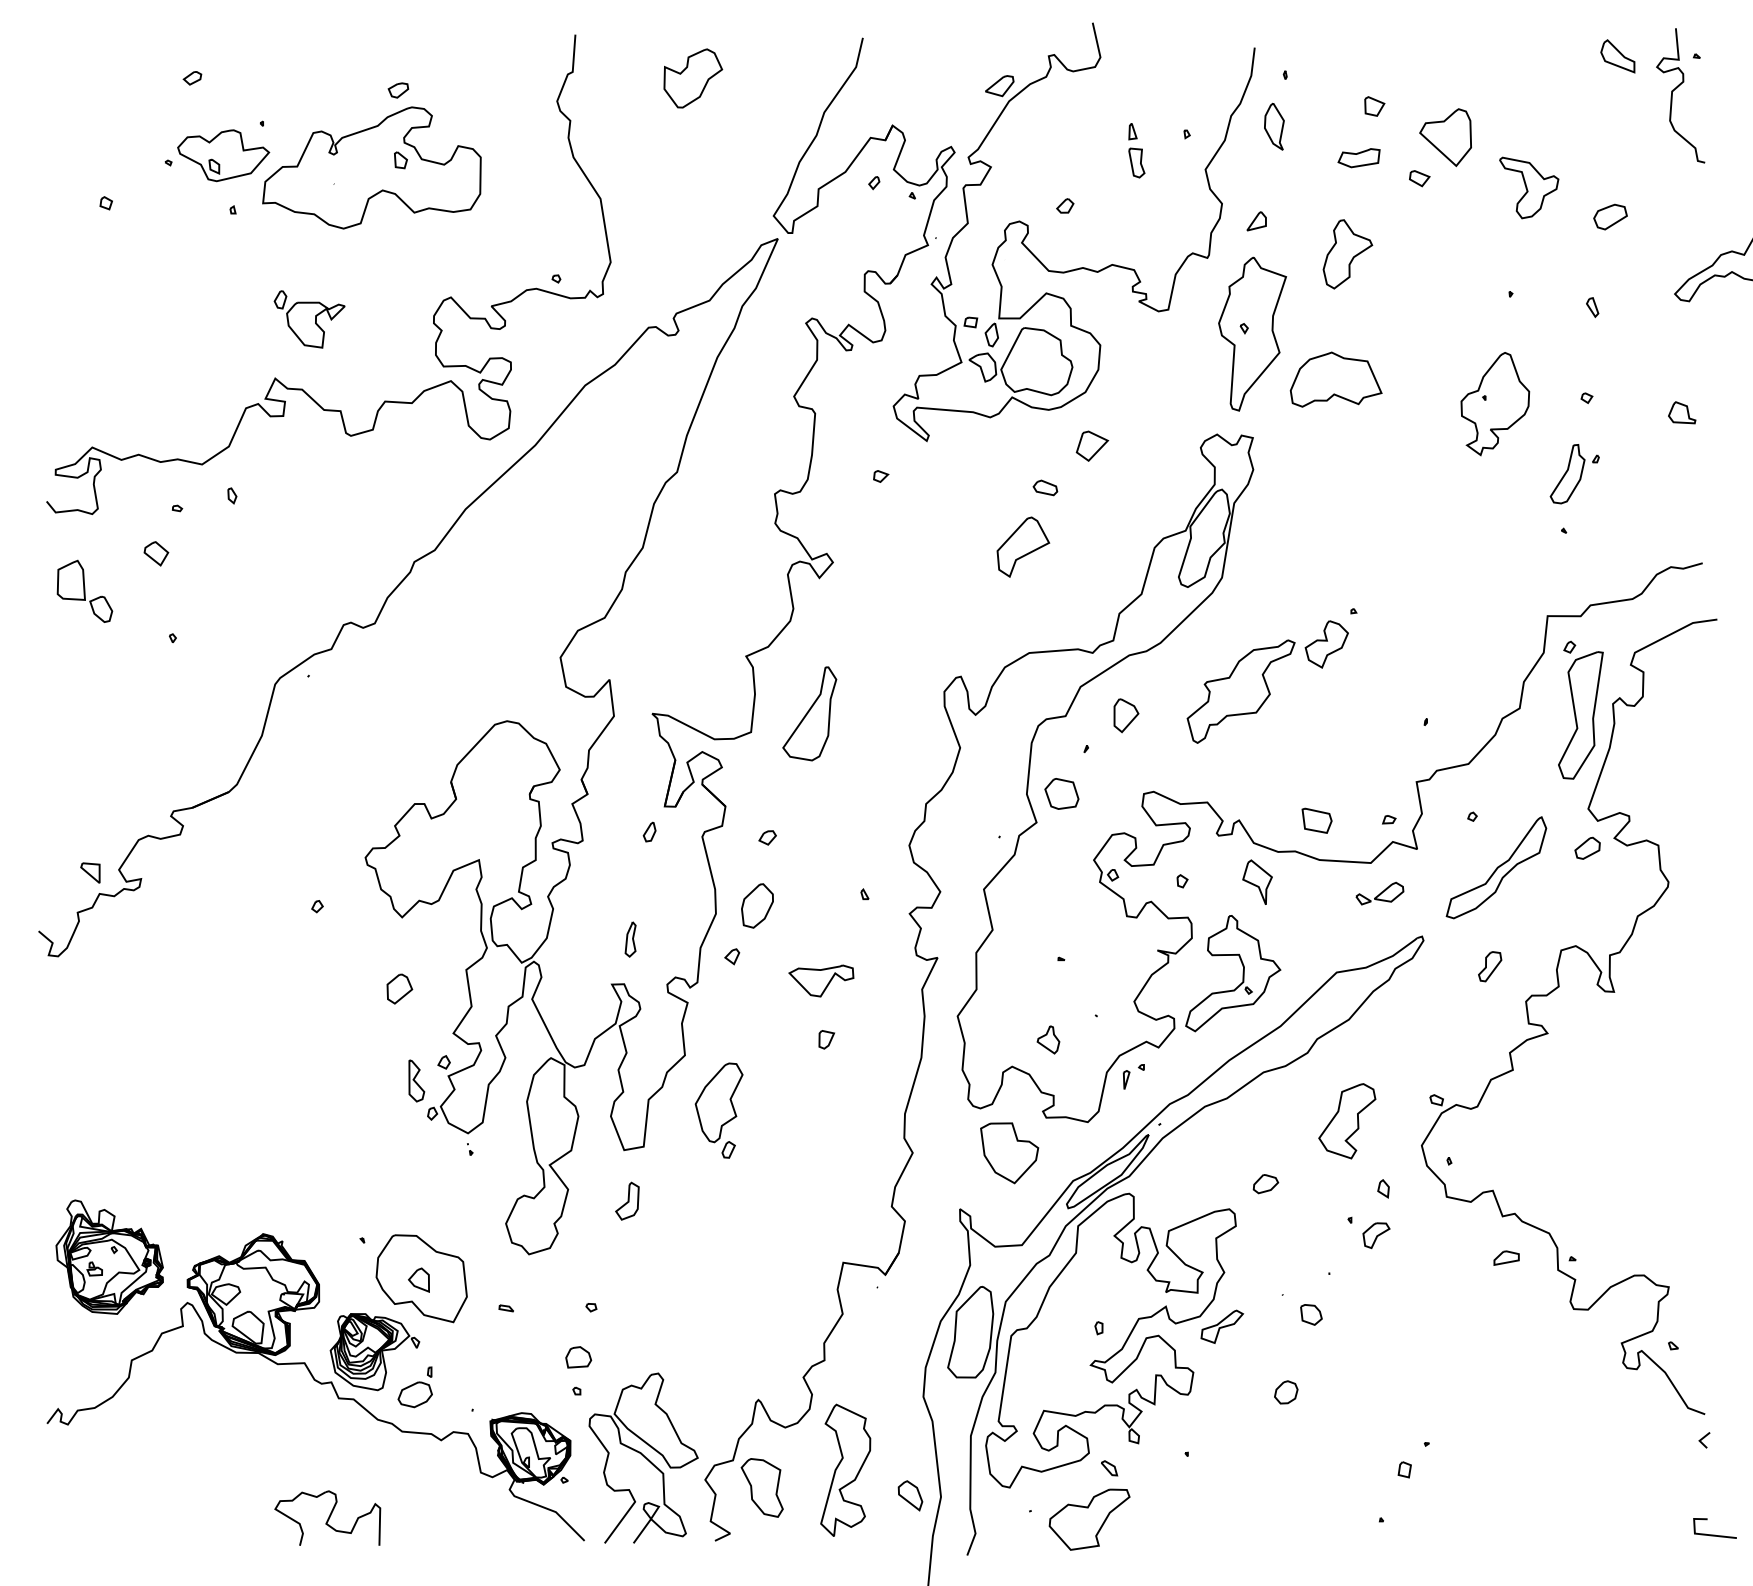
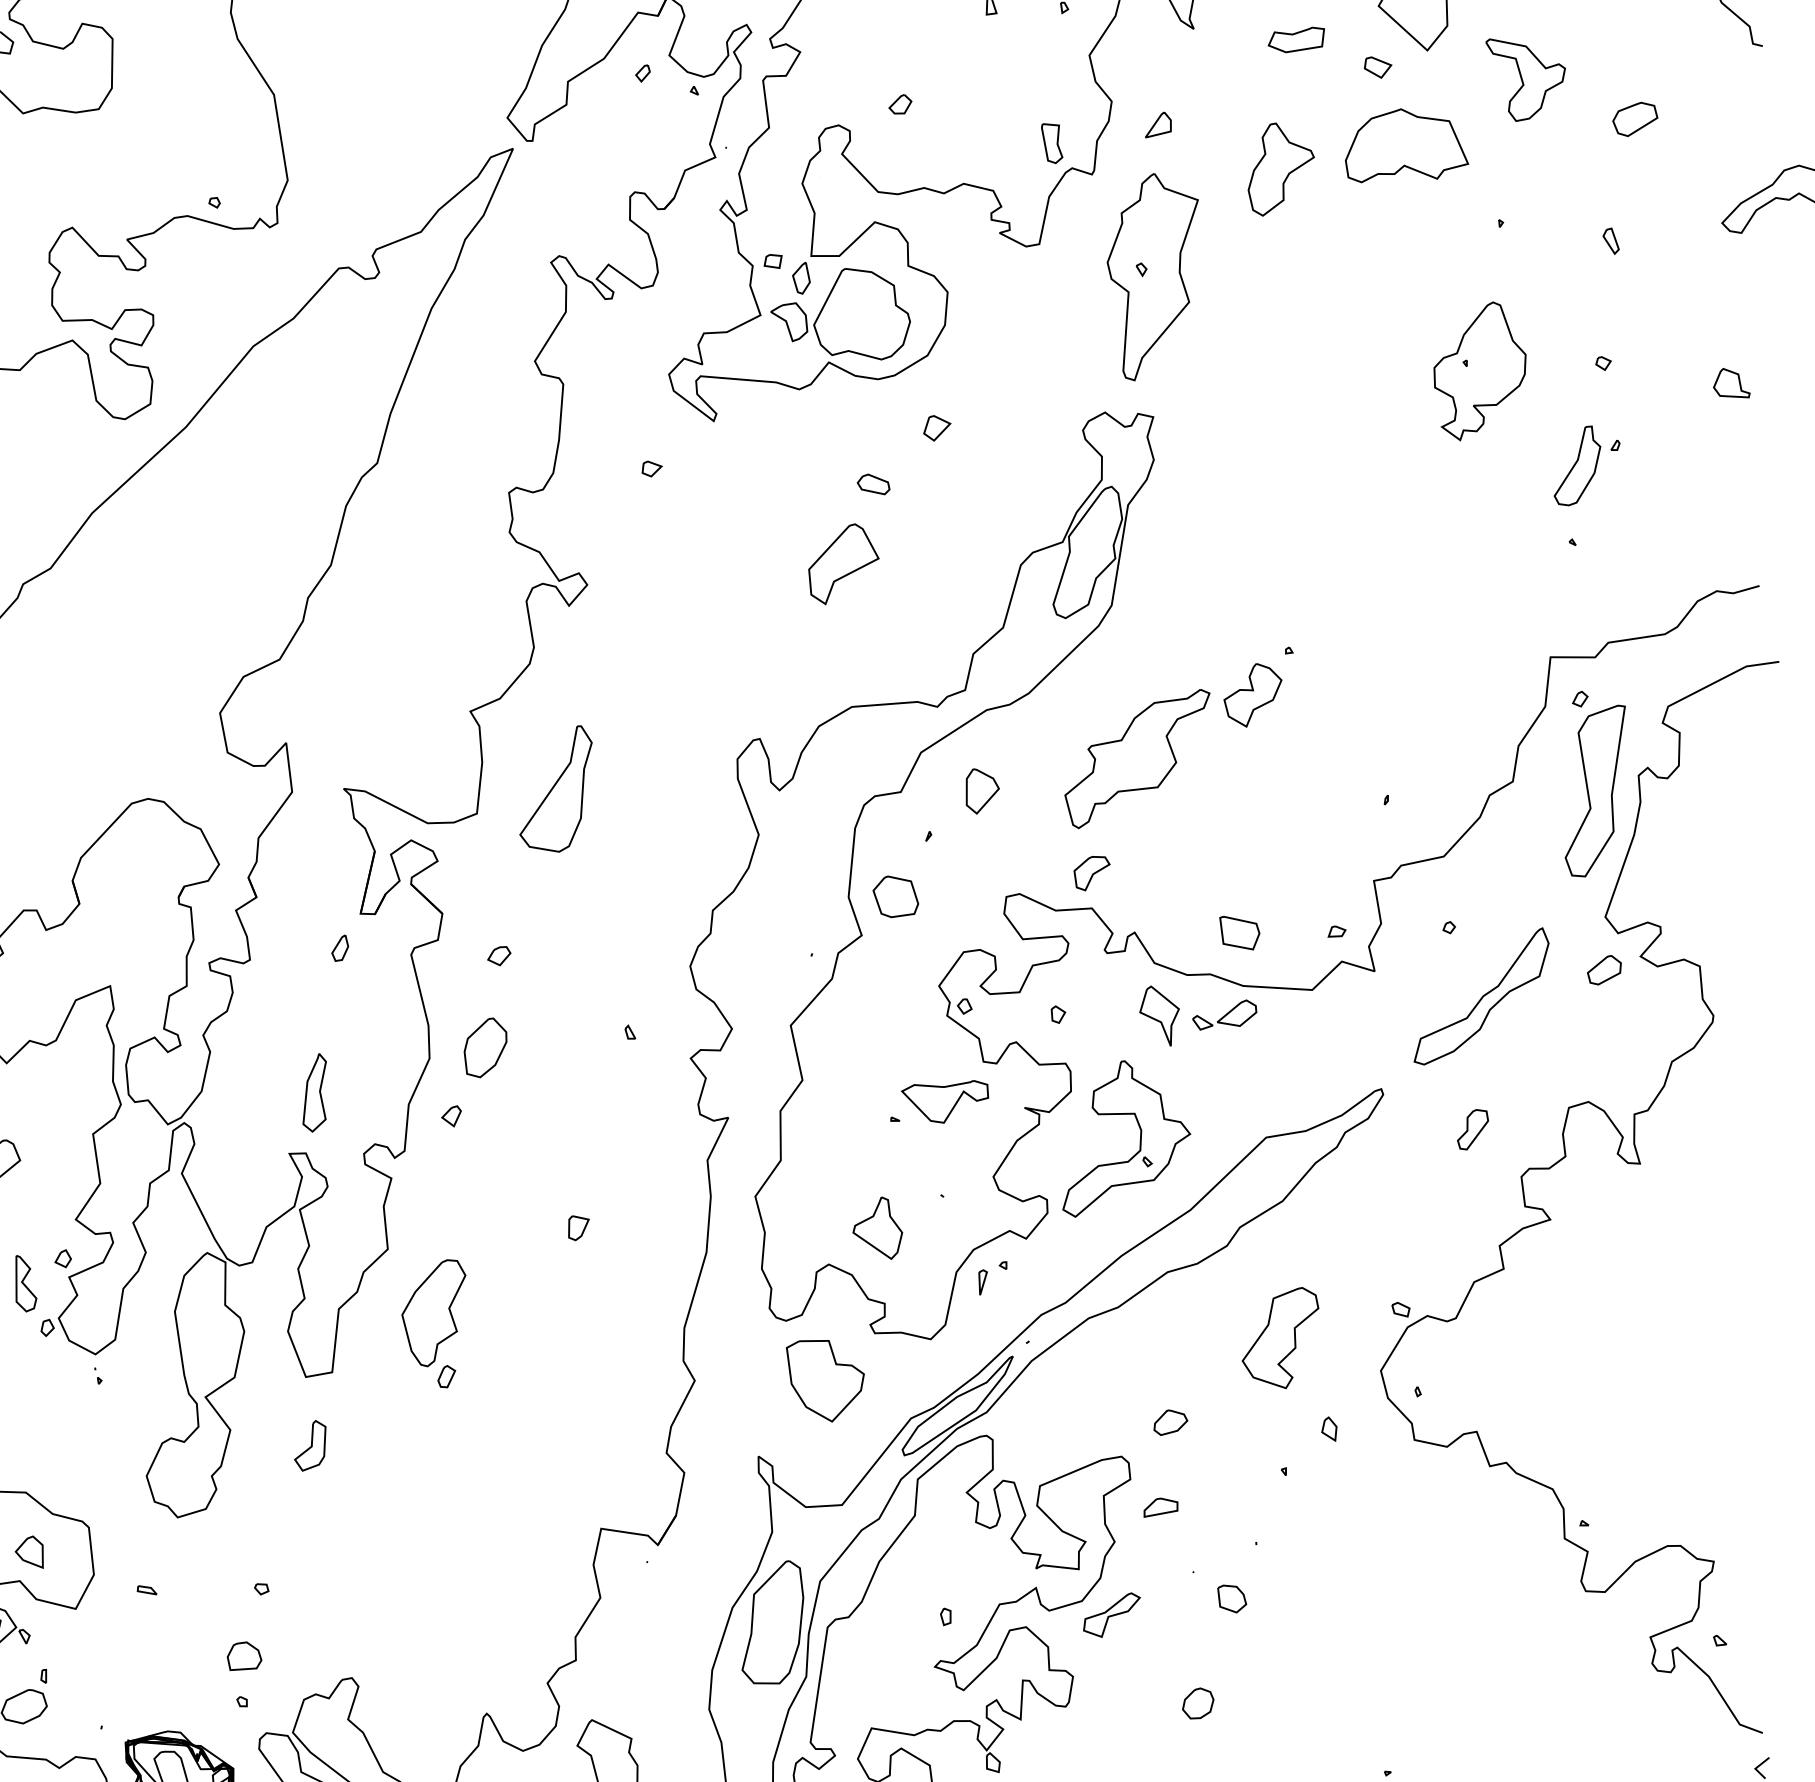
part: (1136, 162) -> (1051, 142), moved
part: (1335, 379) -> (1406, 145), moved
part: (1092, 446) -> (937, 428), size x0.62
part: (1379, 893) -> (1224, 1014), moved
part: (630, 939) -> (314, 1093), size x1.67
part: (821, 980) -> (945, 1101), moved
part: (1048, 1039) -> (877, 1227), size x1.67
part: (1376, 1235) -> (1092, 873), moved
part: (1506, 1257) -> (1160, 1506), moved

